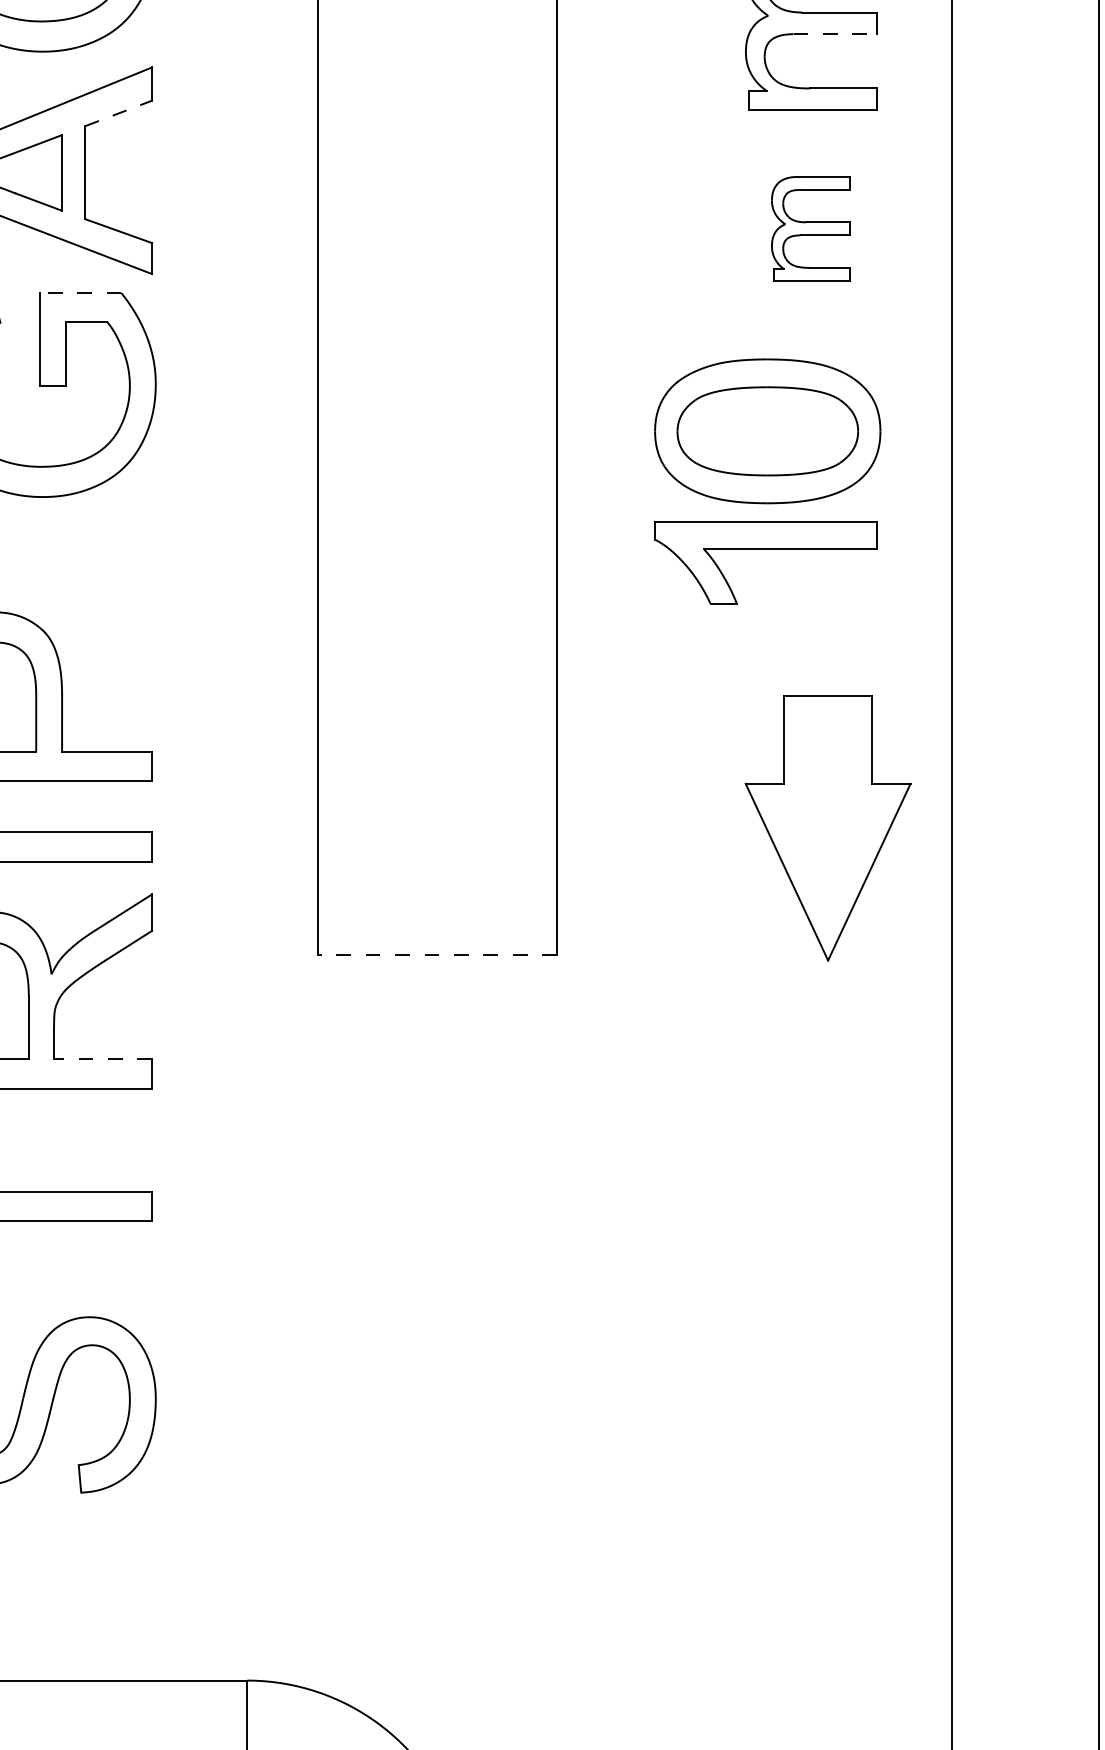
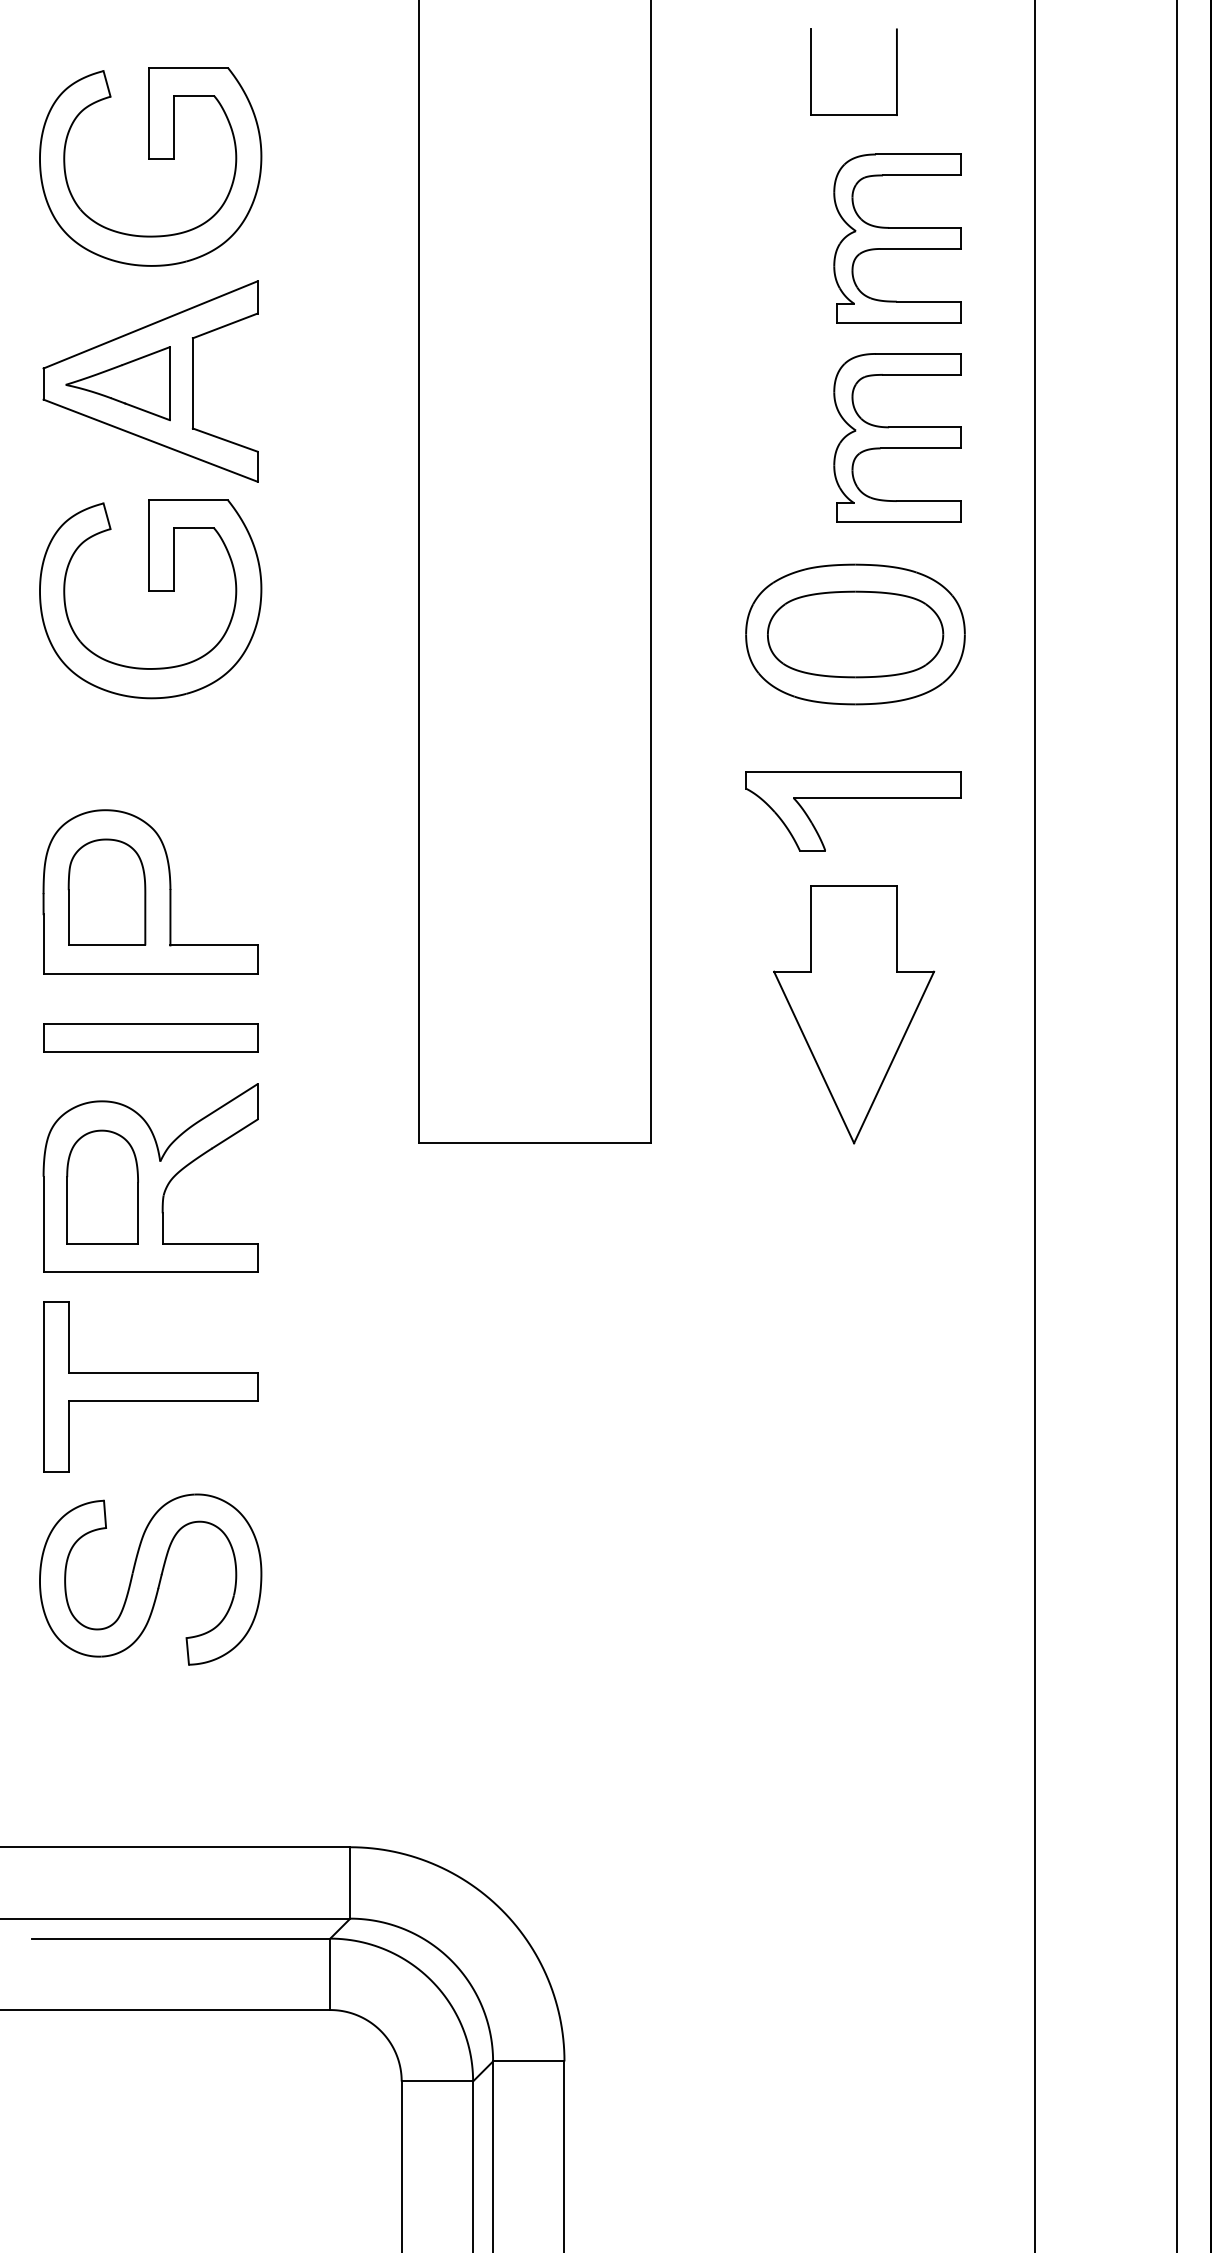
line: (835, 33) -> (921, 248), dashed -> solid
line: (118, 113) -> (225, 325), dashed -> solid
part: (811, 228) -> (897, 437), size x1.67
line: (80, 293) -> (188, 500), dashed -> solid
part: (765, 549) -> (853, 798), moved
part: (828, 827) -> (854, 1014), moved
line: (437, 955) -> (534, 1143), dashed -> solid
line: (103, 1059) -> (210, 1244), dashed -> solid

